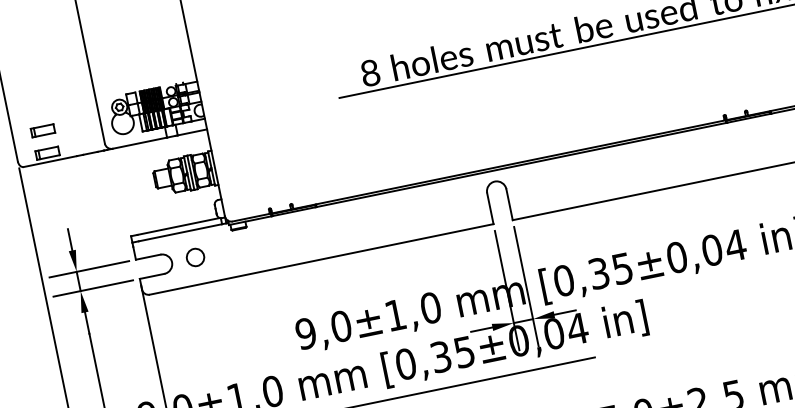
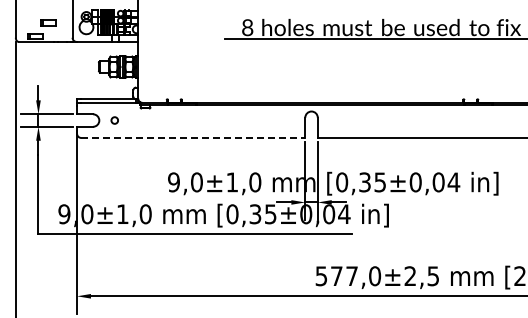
part: (42, 130) -> (48, 22), moved
circle: (195, 257) -> (114, 120), size x0.6
line: (321, 258) -> (193, 137), solid -> dashed

